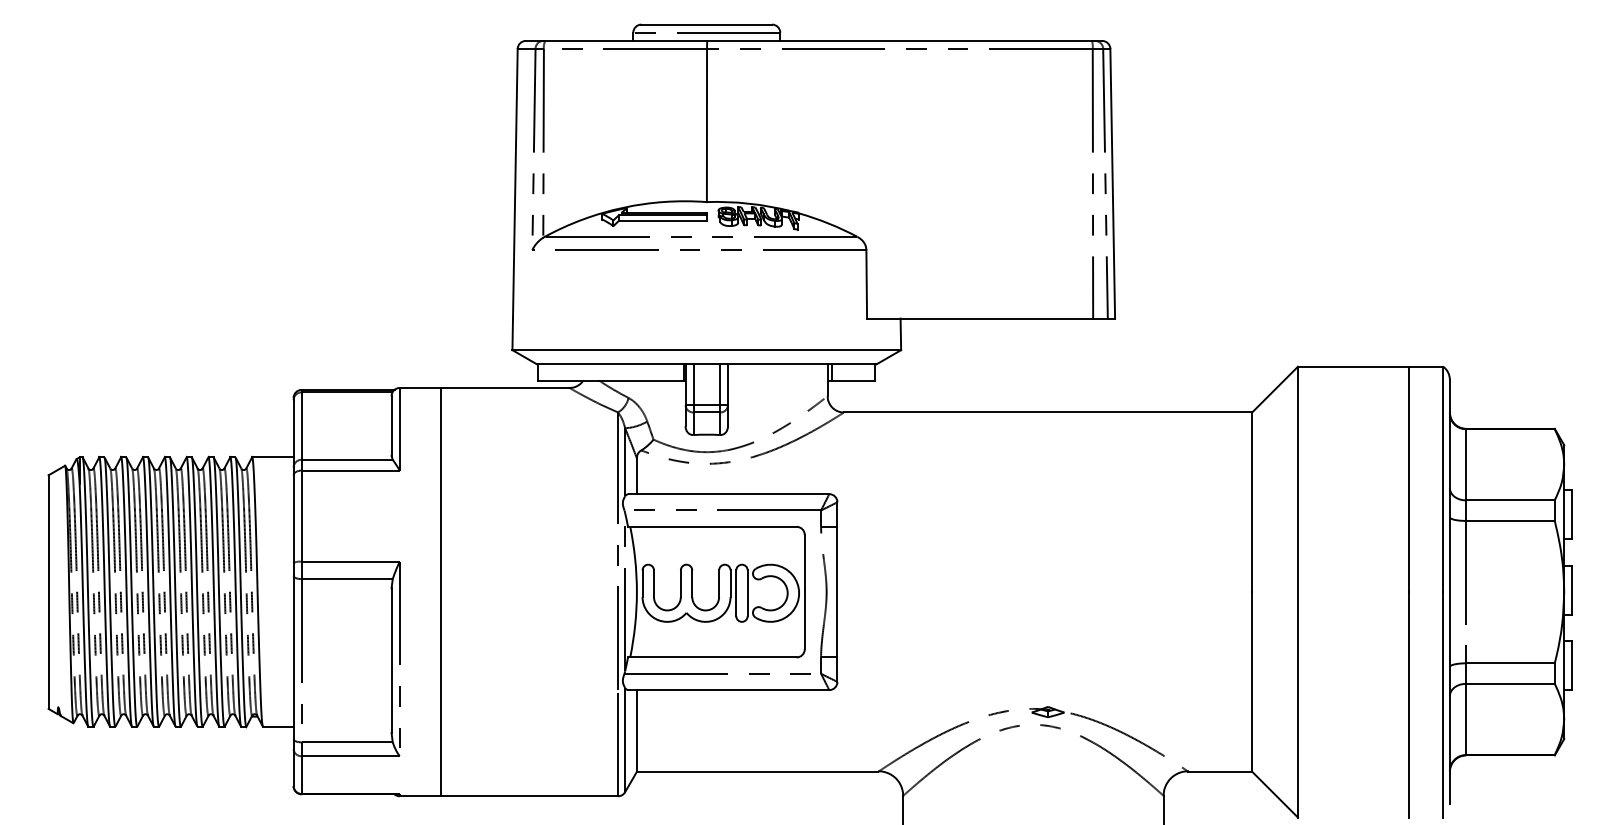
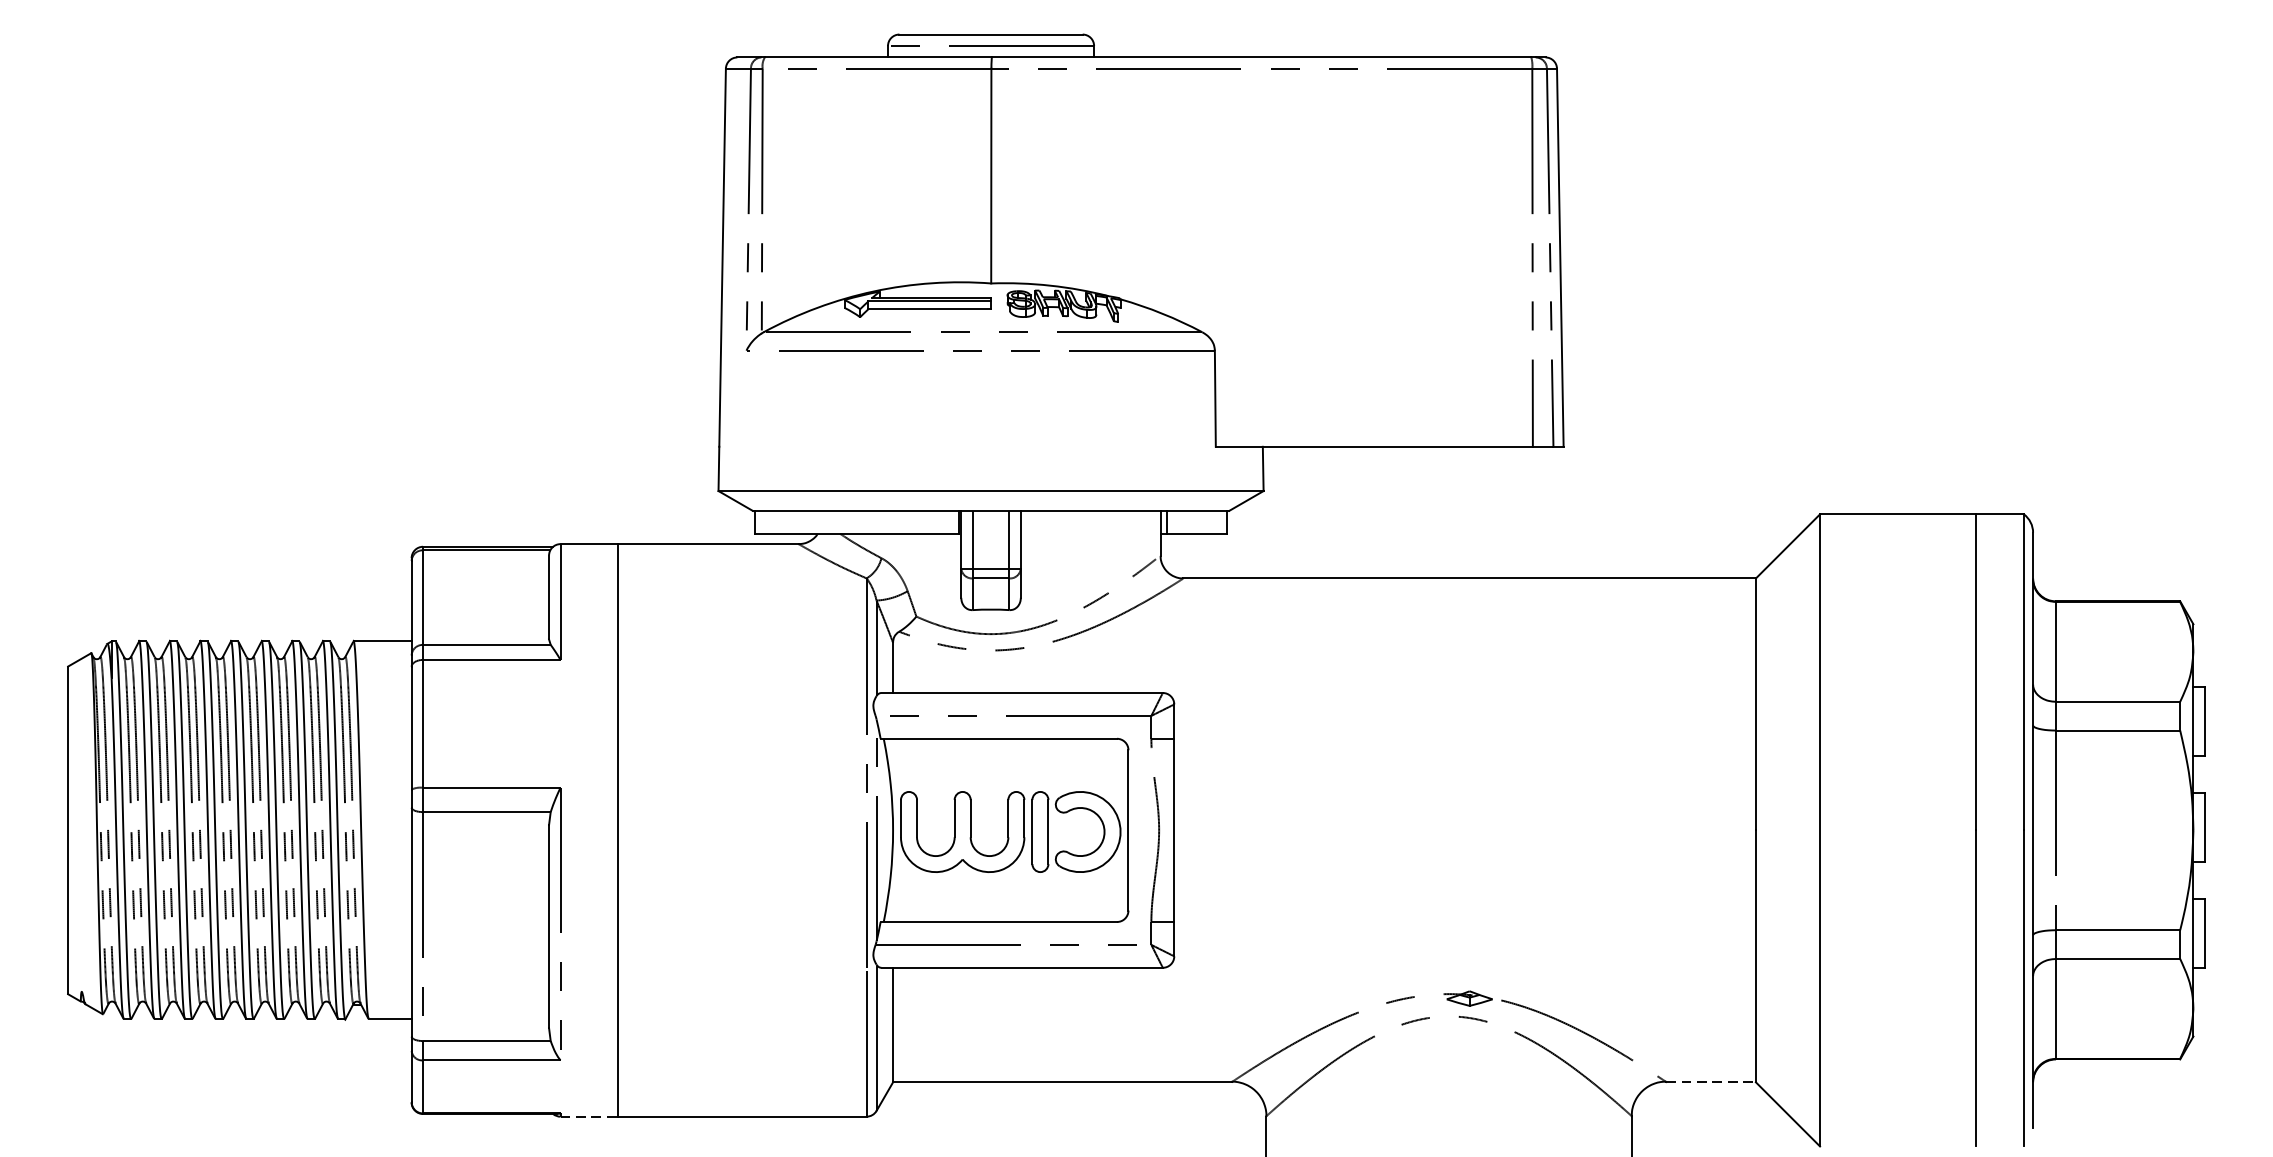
line: (1220, 771) -> (1711, 1081), solid -> dashed
line: (420, 796) -> (589, 1116), solid -> dashed

